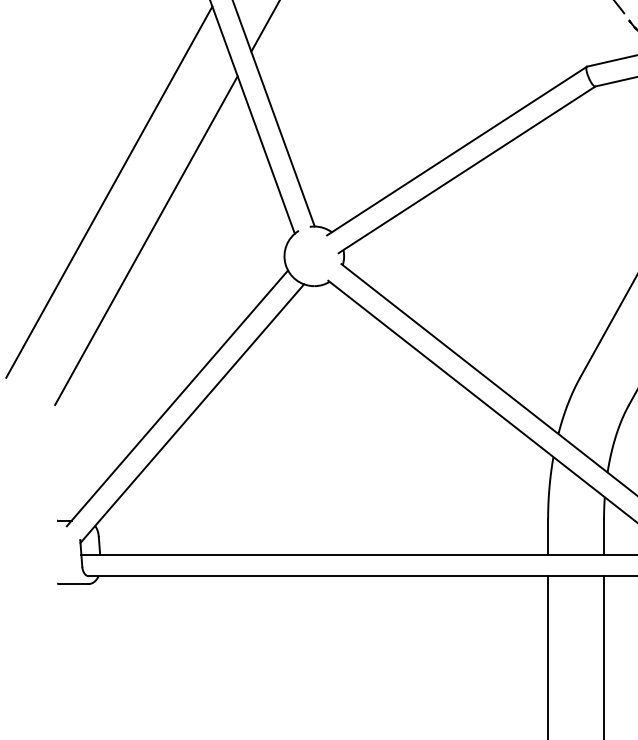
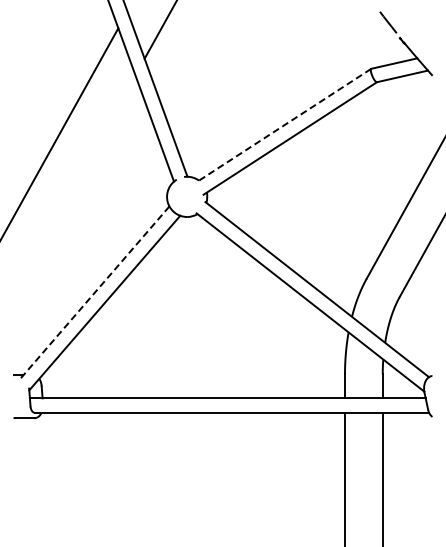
line: (457, 150) -> (283, 125), solid -> dashed
line: (145, 240) -> (73, 186), removed
line: (177, 399) -> (94, 293), solid -> dashed

